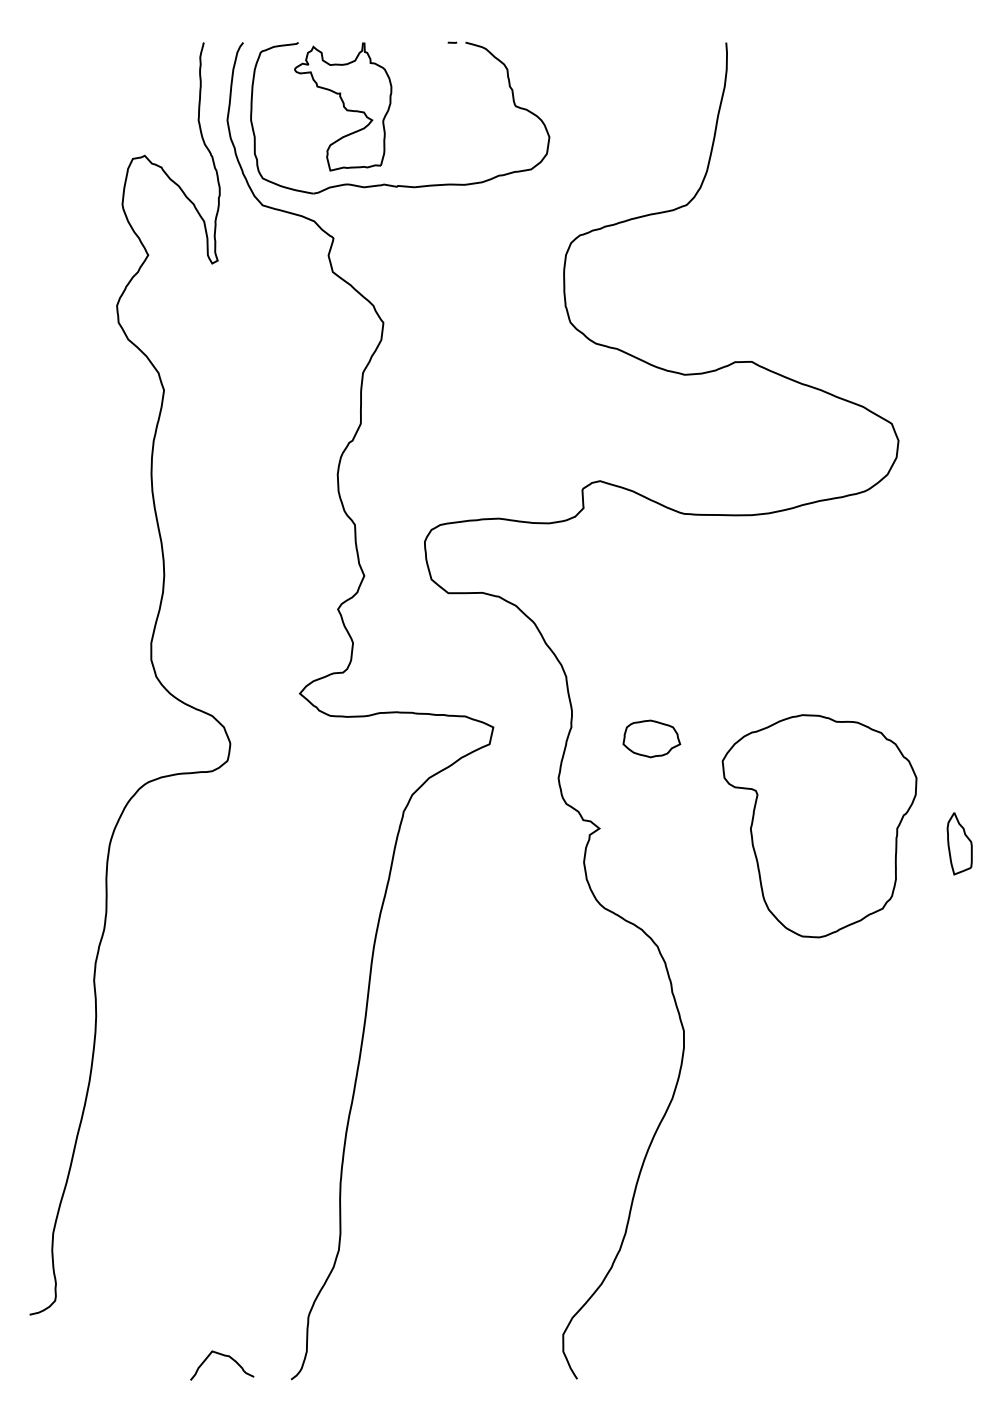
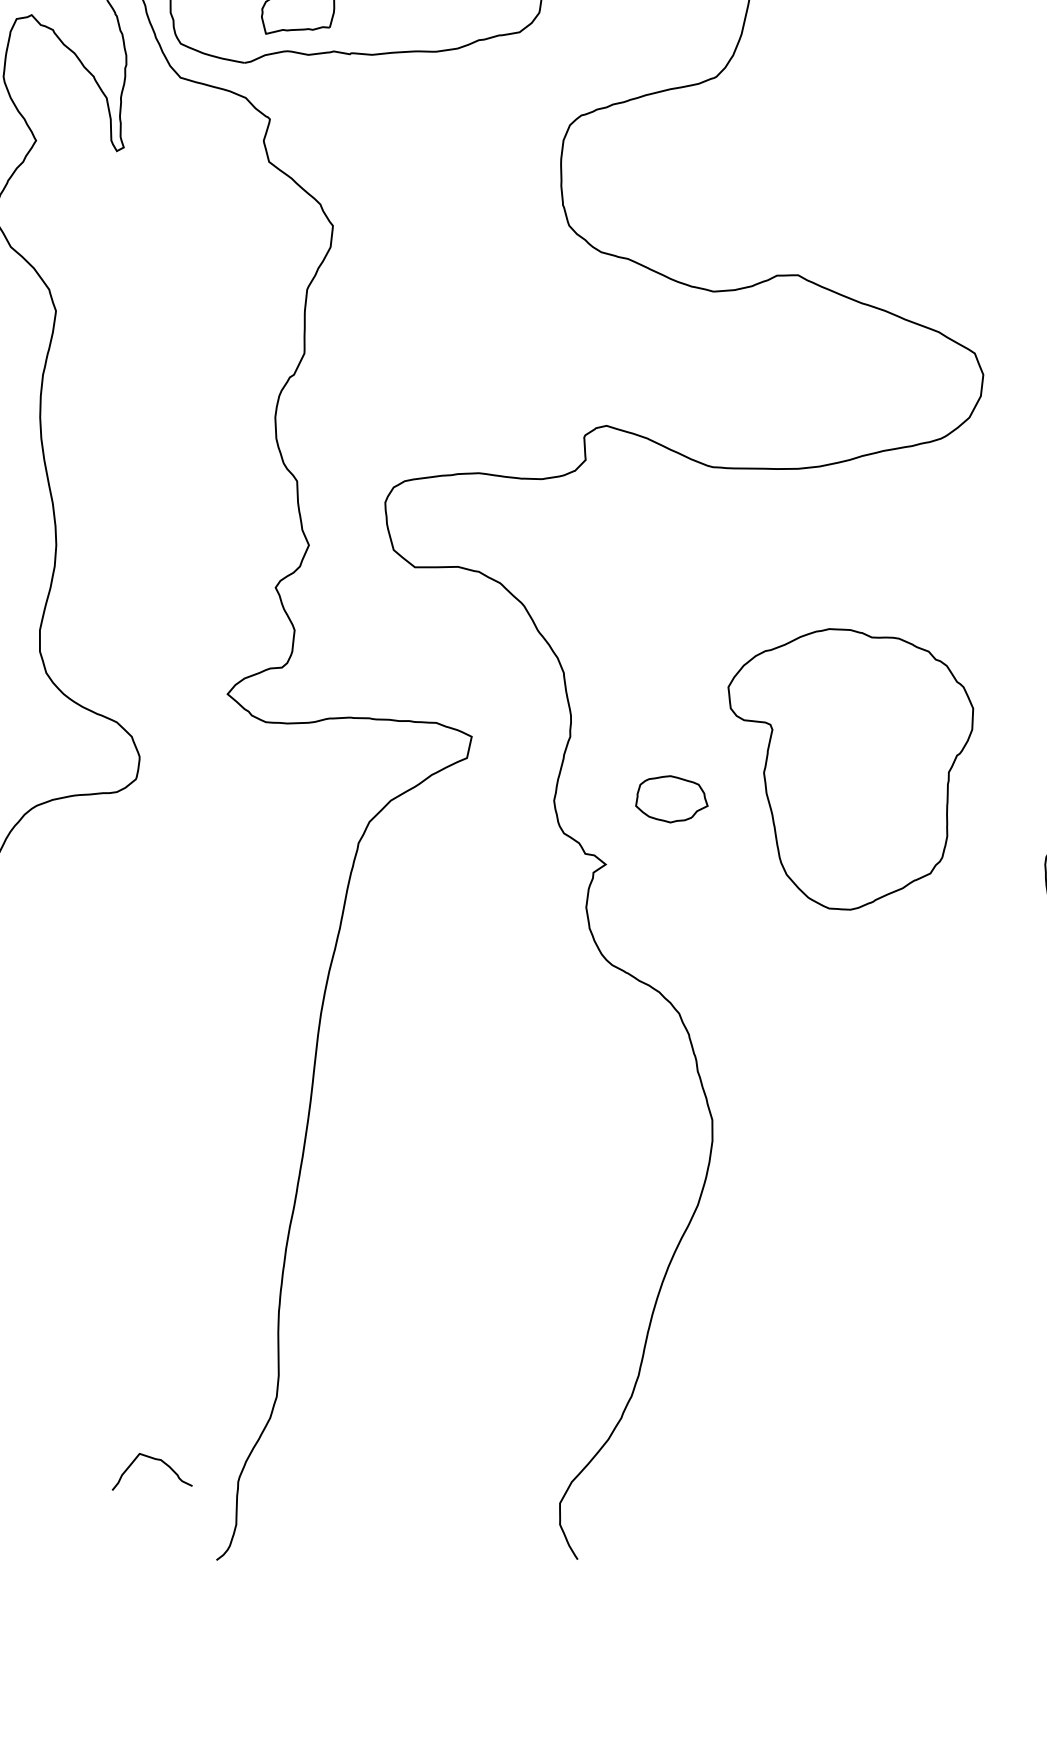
part: (651, 738) -> (671, 798), moved
part: (819, 826) -> (850, 769), moved
curve: (224, 1356) -> (155, 1460), moved

